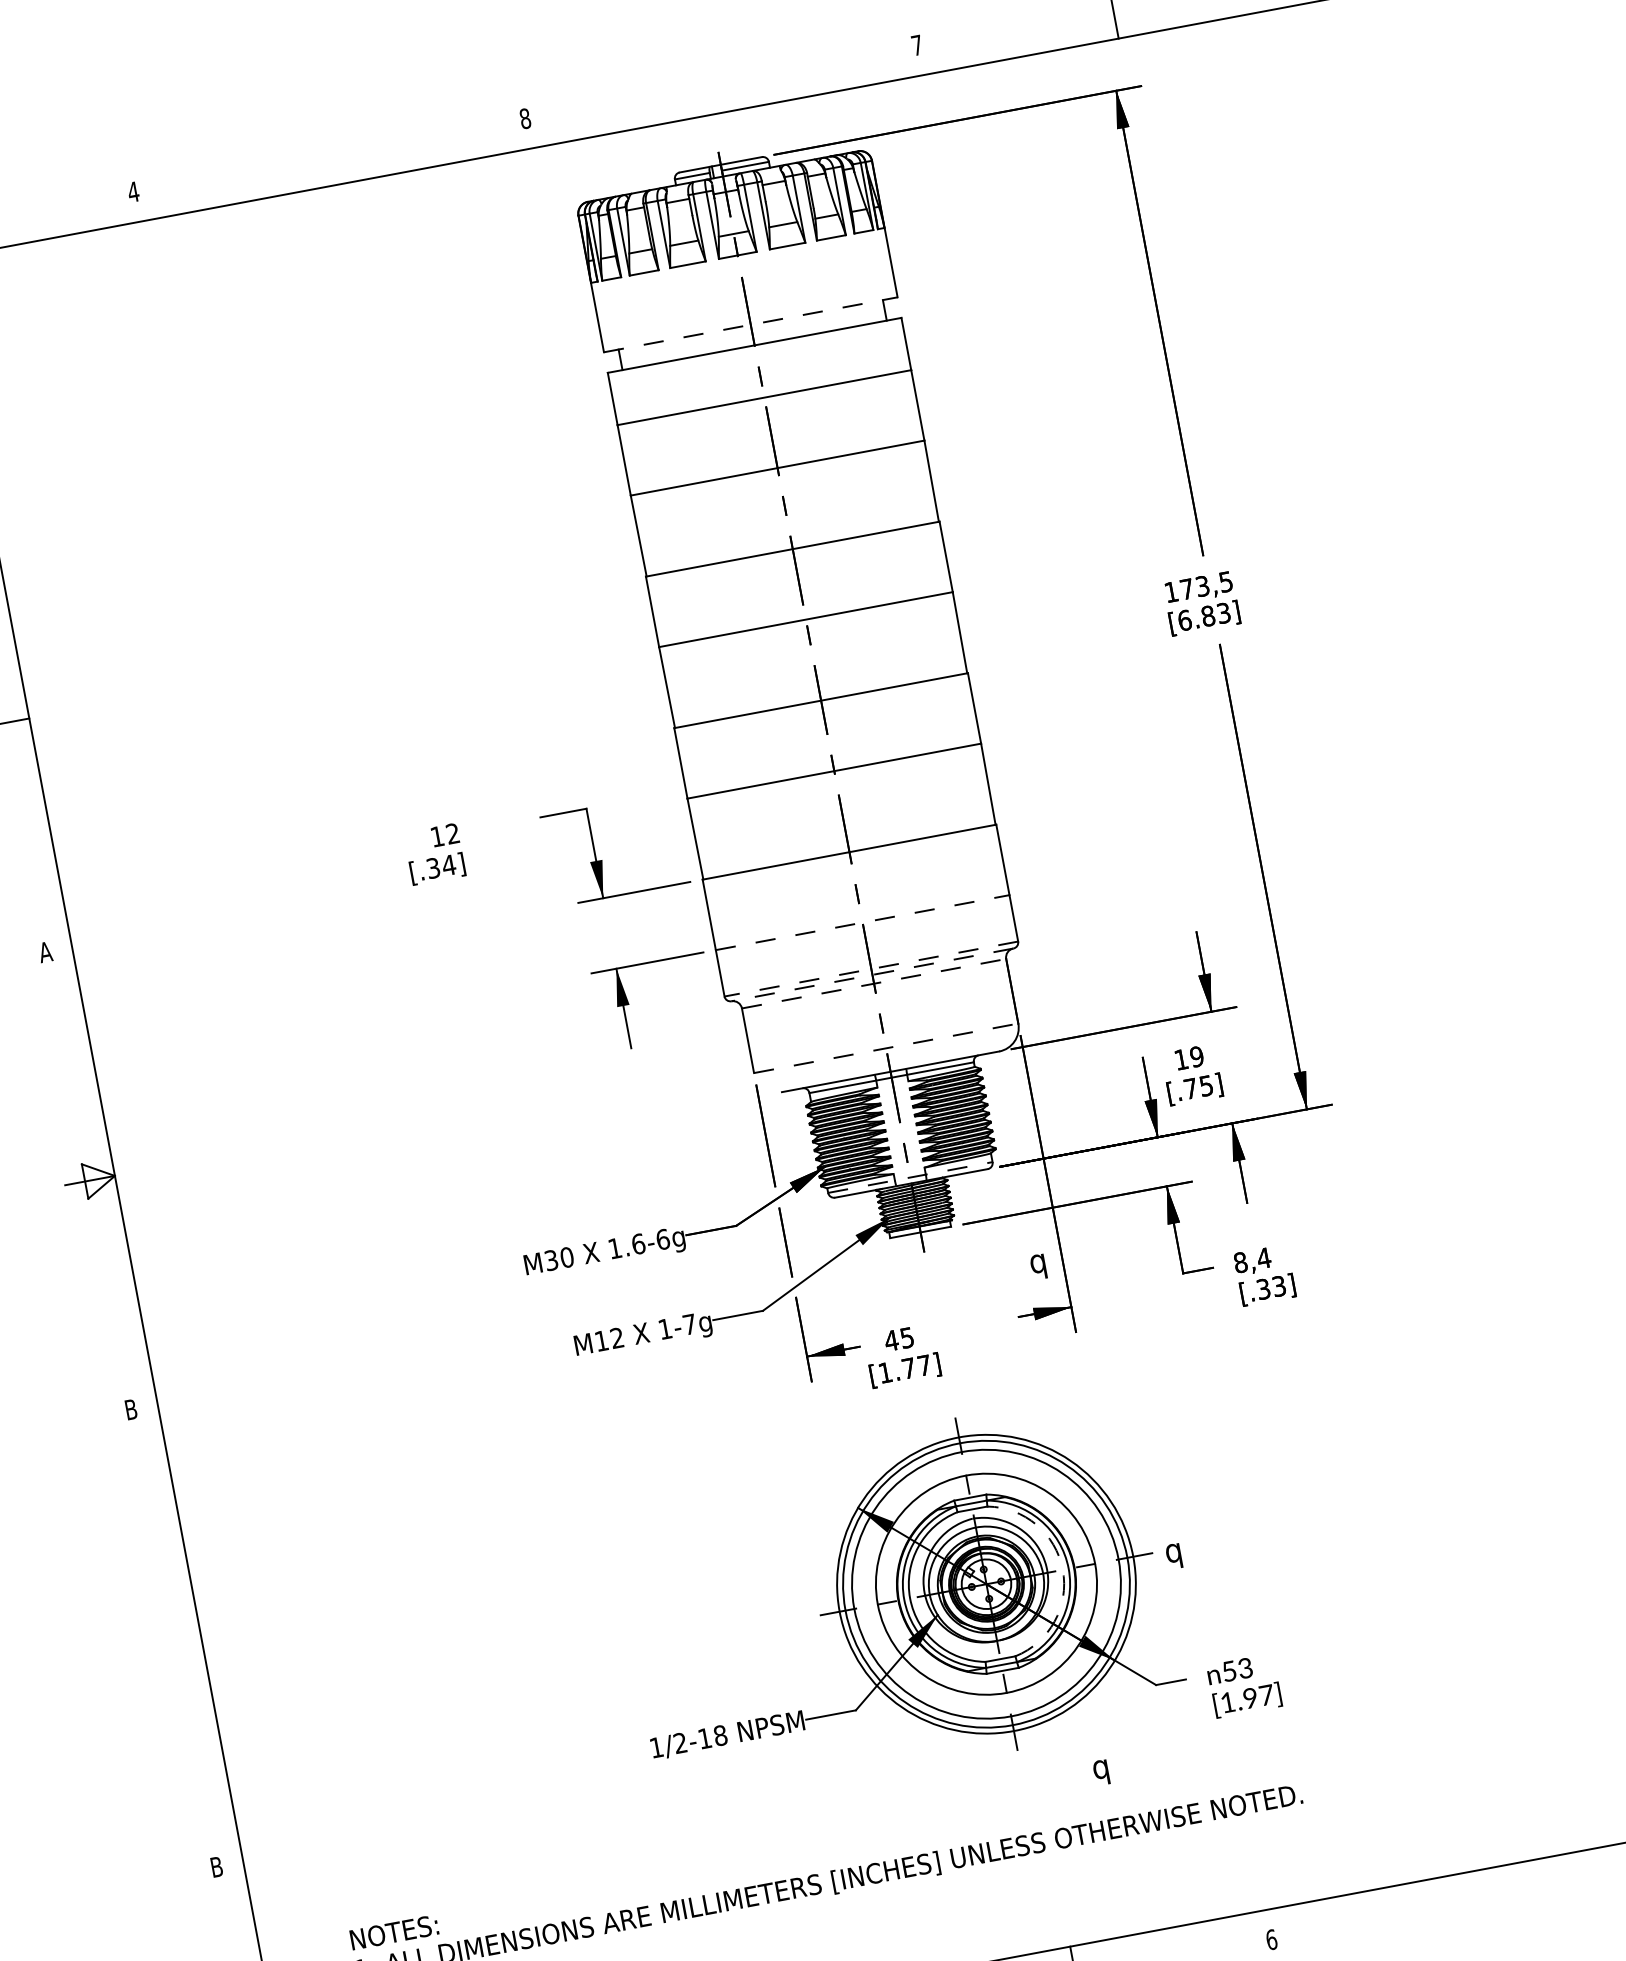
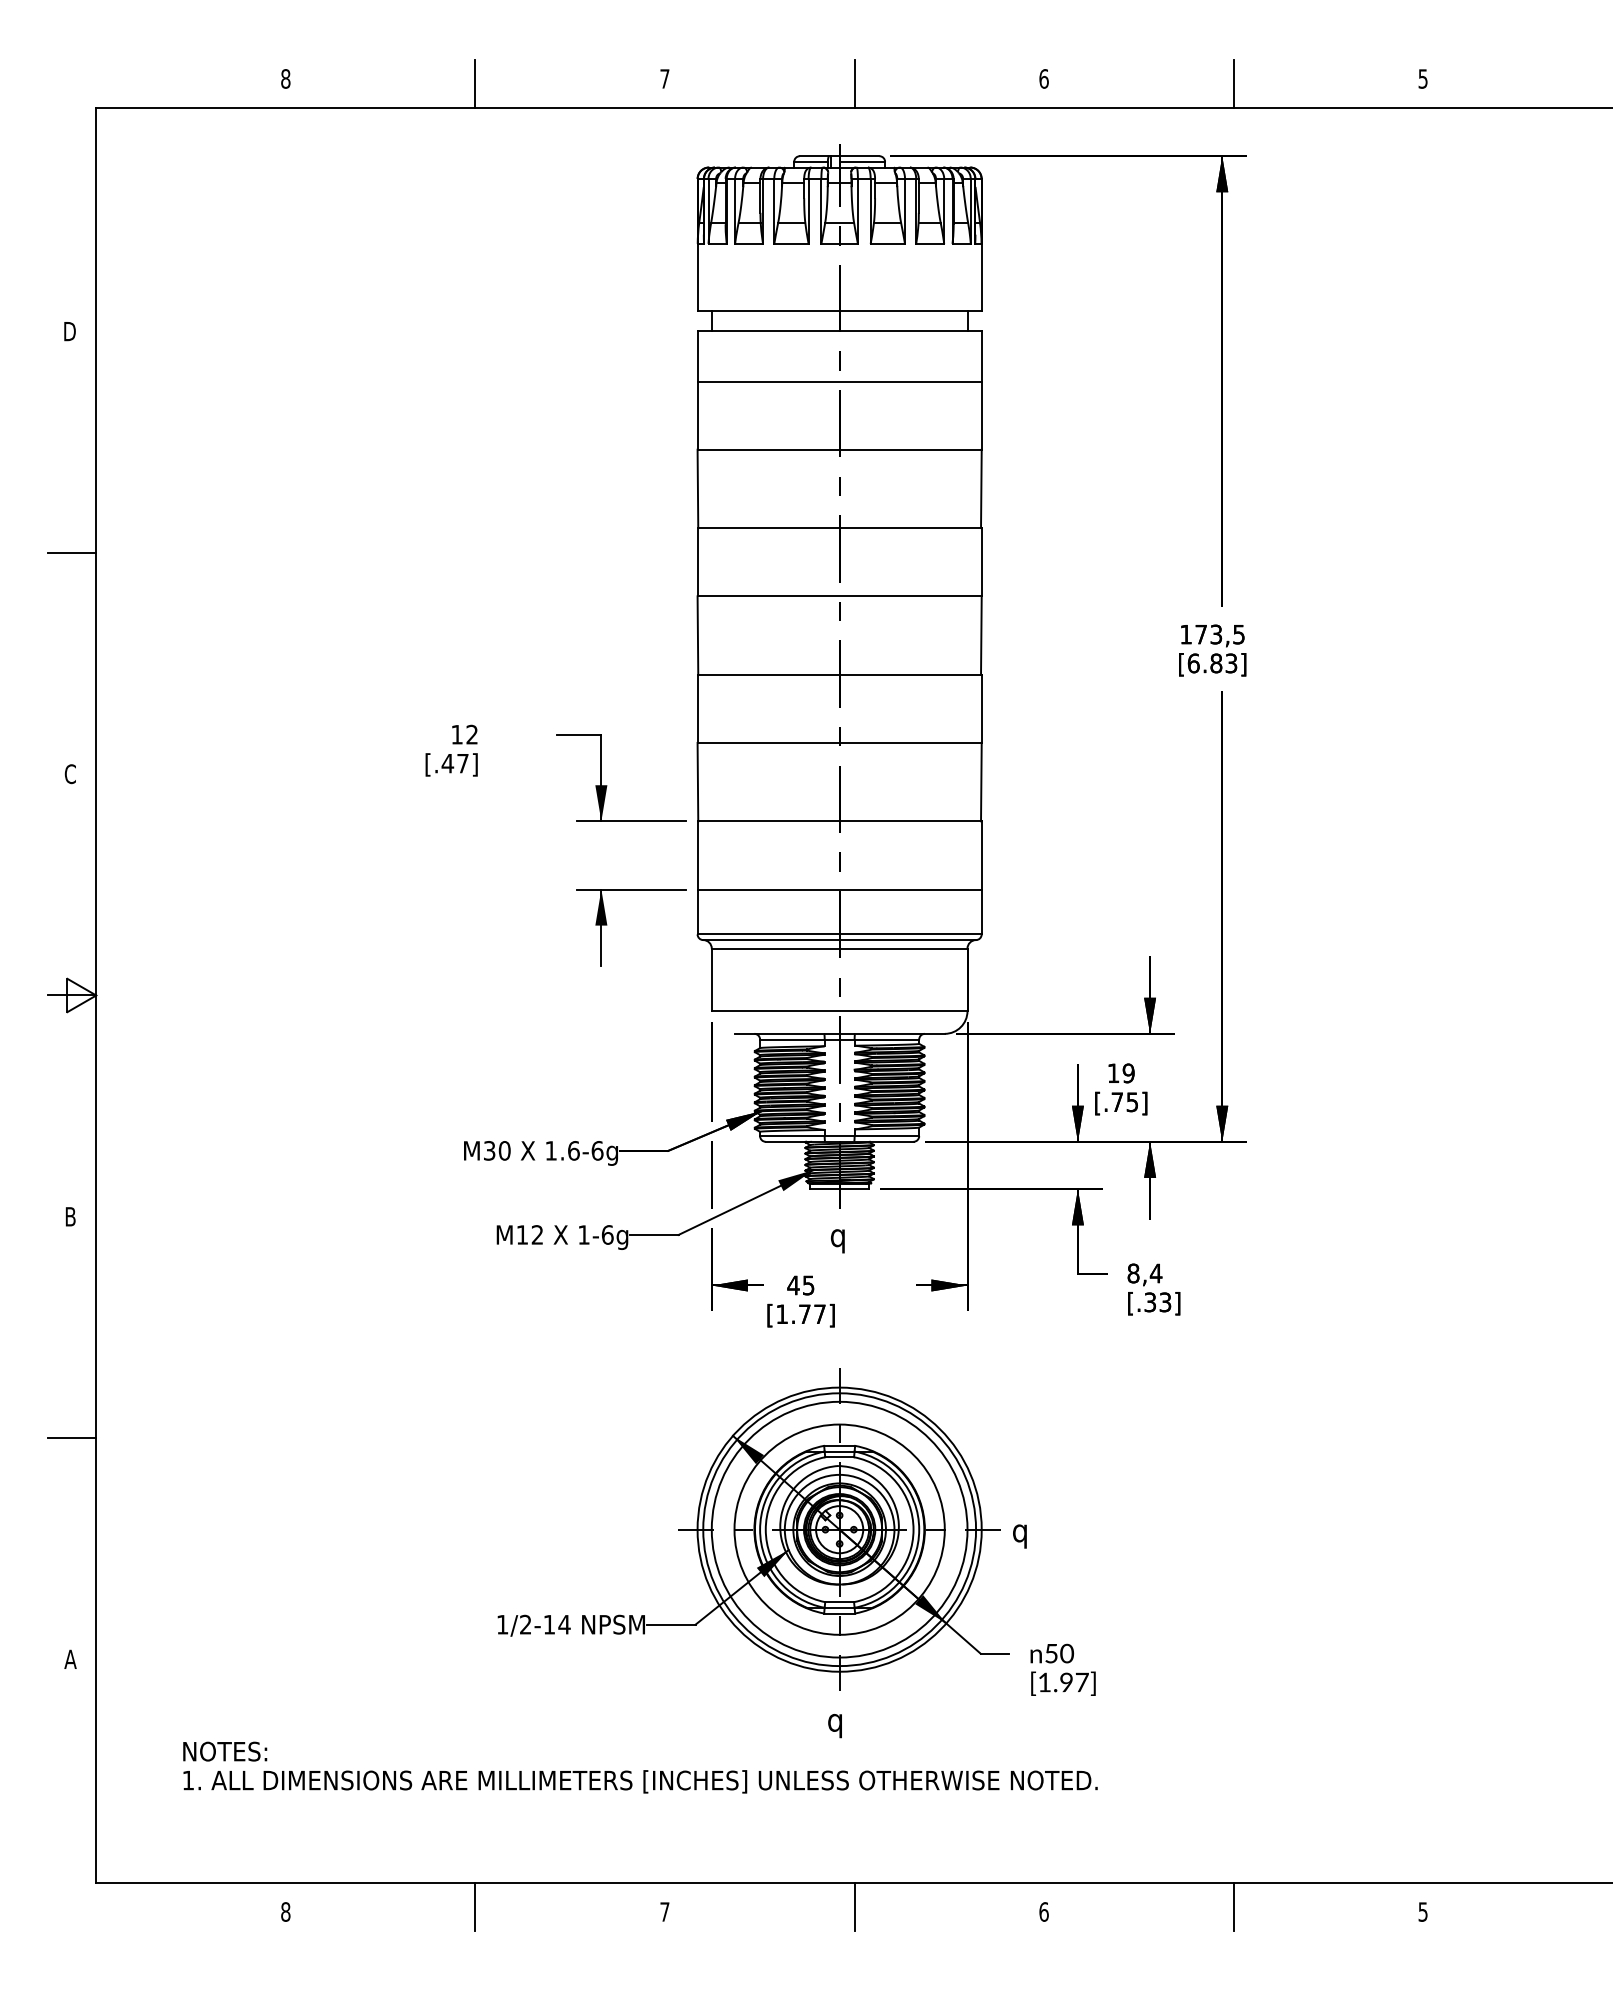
text: (916, 45) -> (1043, 78), 7 -> 6
line: (722, 86) -> (854, 83), added
text: (524, 118) -> (664, 78), 8 -> 7
line: (330, 160) -> (475, 83), added
text: (133, 191) -> (285, 78), 4 -> 8
line: (751, 325) -> (840, 311), dashed -> solid
text: (441, 866) -> (455, 763), [.34] -> [.47]
line: (863, 922) -> (840, 889), dashed -> solid
text: (45, 952) -> (70, 774), A -> C
line: (871, 969) -> (839, 934), dashed -> solid
line: (872, 975) -> (839, 940), dashed -> solid
line: (873, 983) -> (839, 948), dashed -> solid
line: (886, 1048) -> (839, 1011), dashed -> solid
line: (910, 1177) -> (839, 1136), dashed -> solid
text: (1038, 1267) -> (837, 1241), moved
text: (689, 1324) -> (607, 1234), 1-7g -> 1-6g
arc: (1062, 1569) -> (913, 1529), dashed -> solid
line: (176, 1638) -> (72, 1438), added
text: (1245, 1668) -> (1067, 1653), 53 -> 50
text: (720, 1735) -> (564, 1624), 1/2-18 -> 1/2-14
text: (1100, 1773) -> (834, 1726), moved
text: (216, 1866) -> (70, 1658), B -> A
line: (1466, 1898) -> (1233, 1907), added

